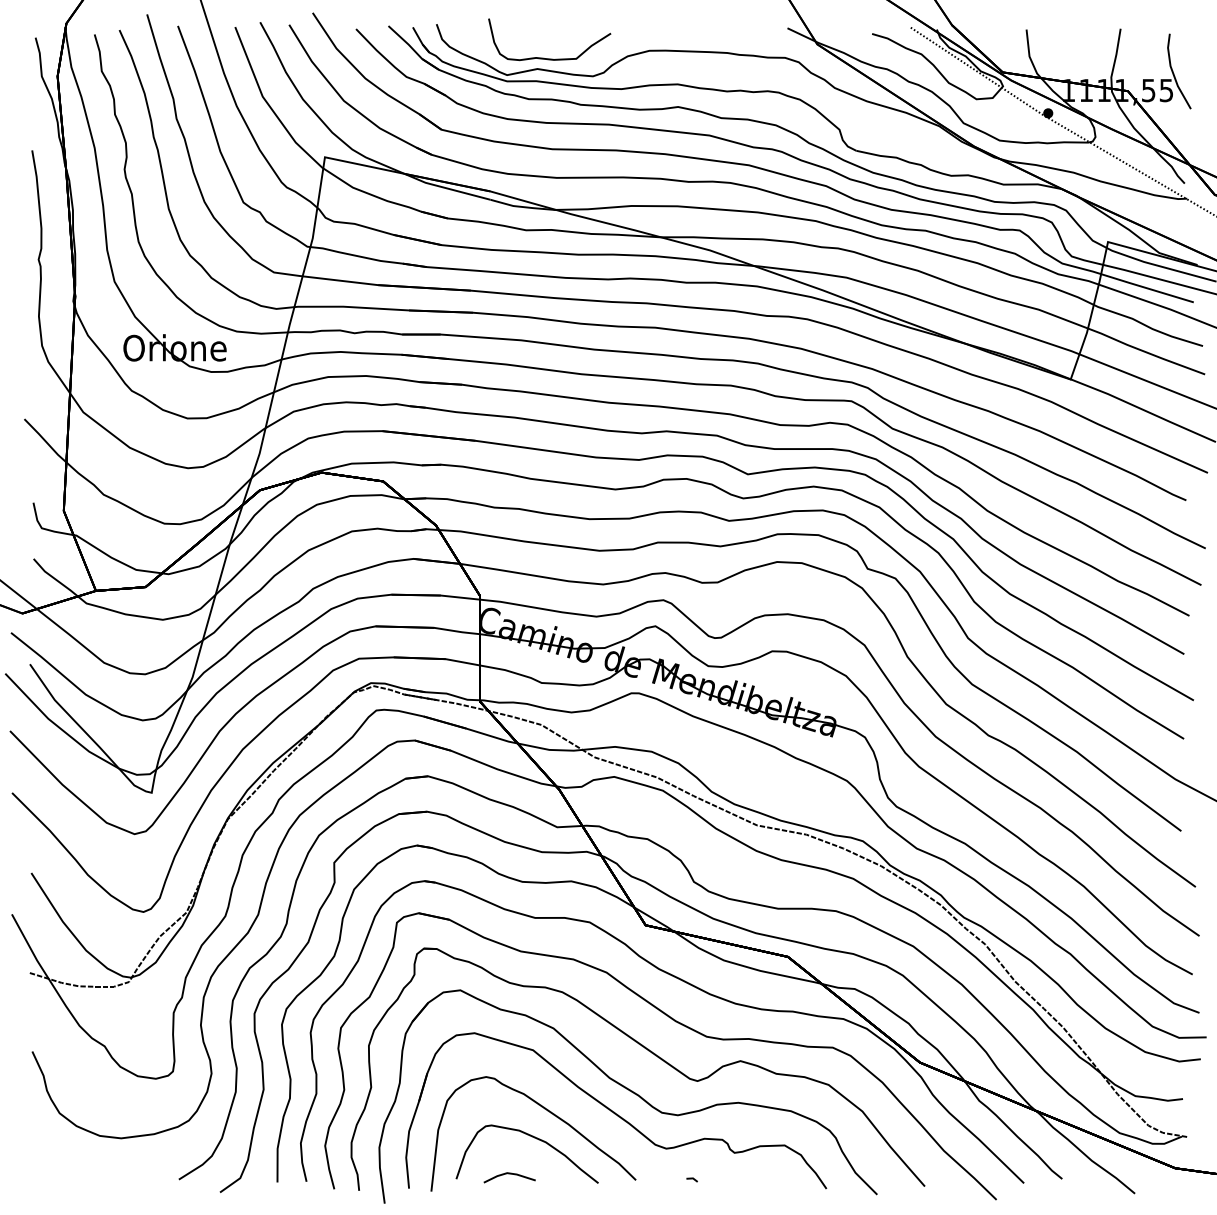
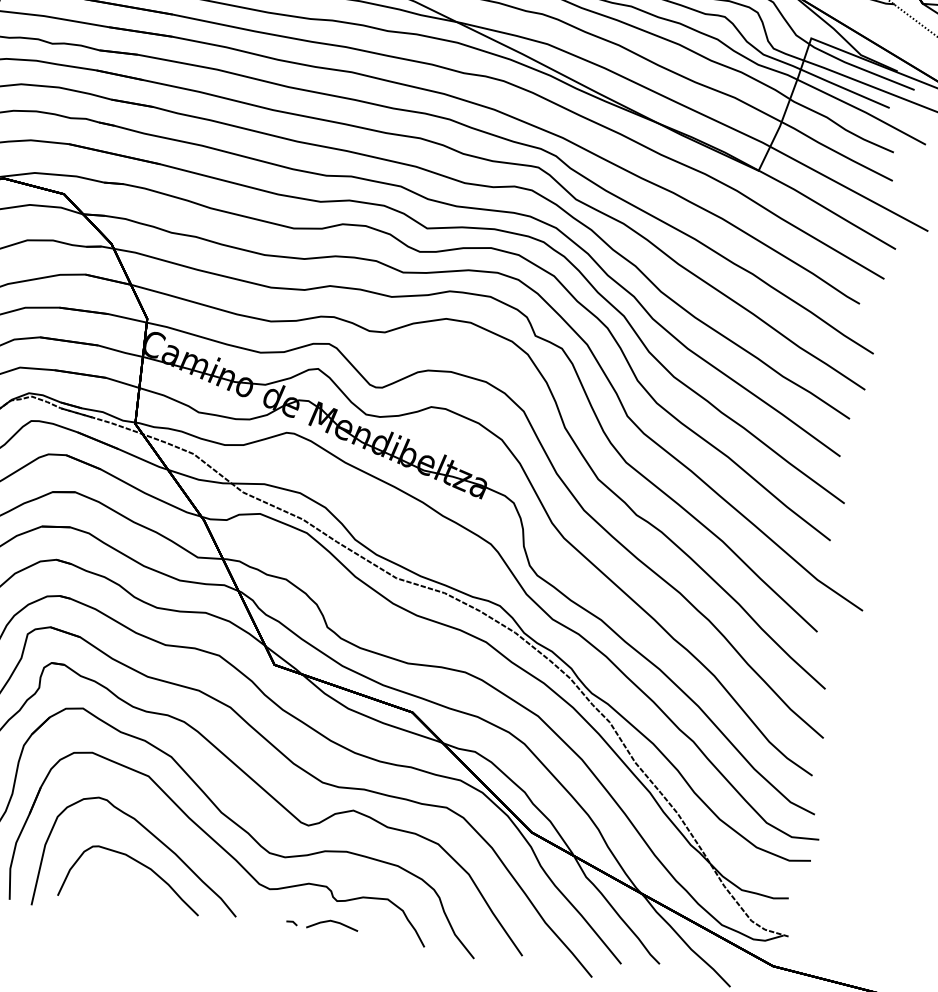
line: (509, 1174) -> (332, 922), moved

